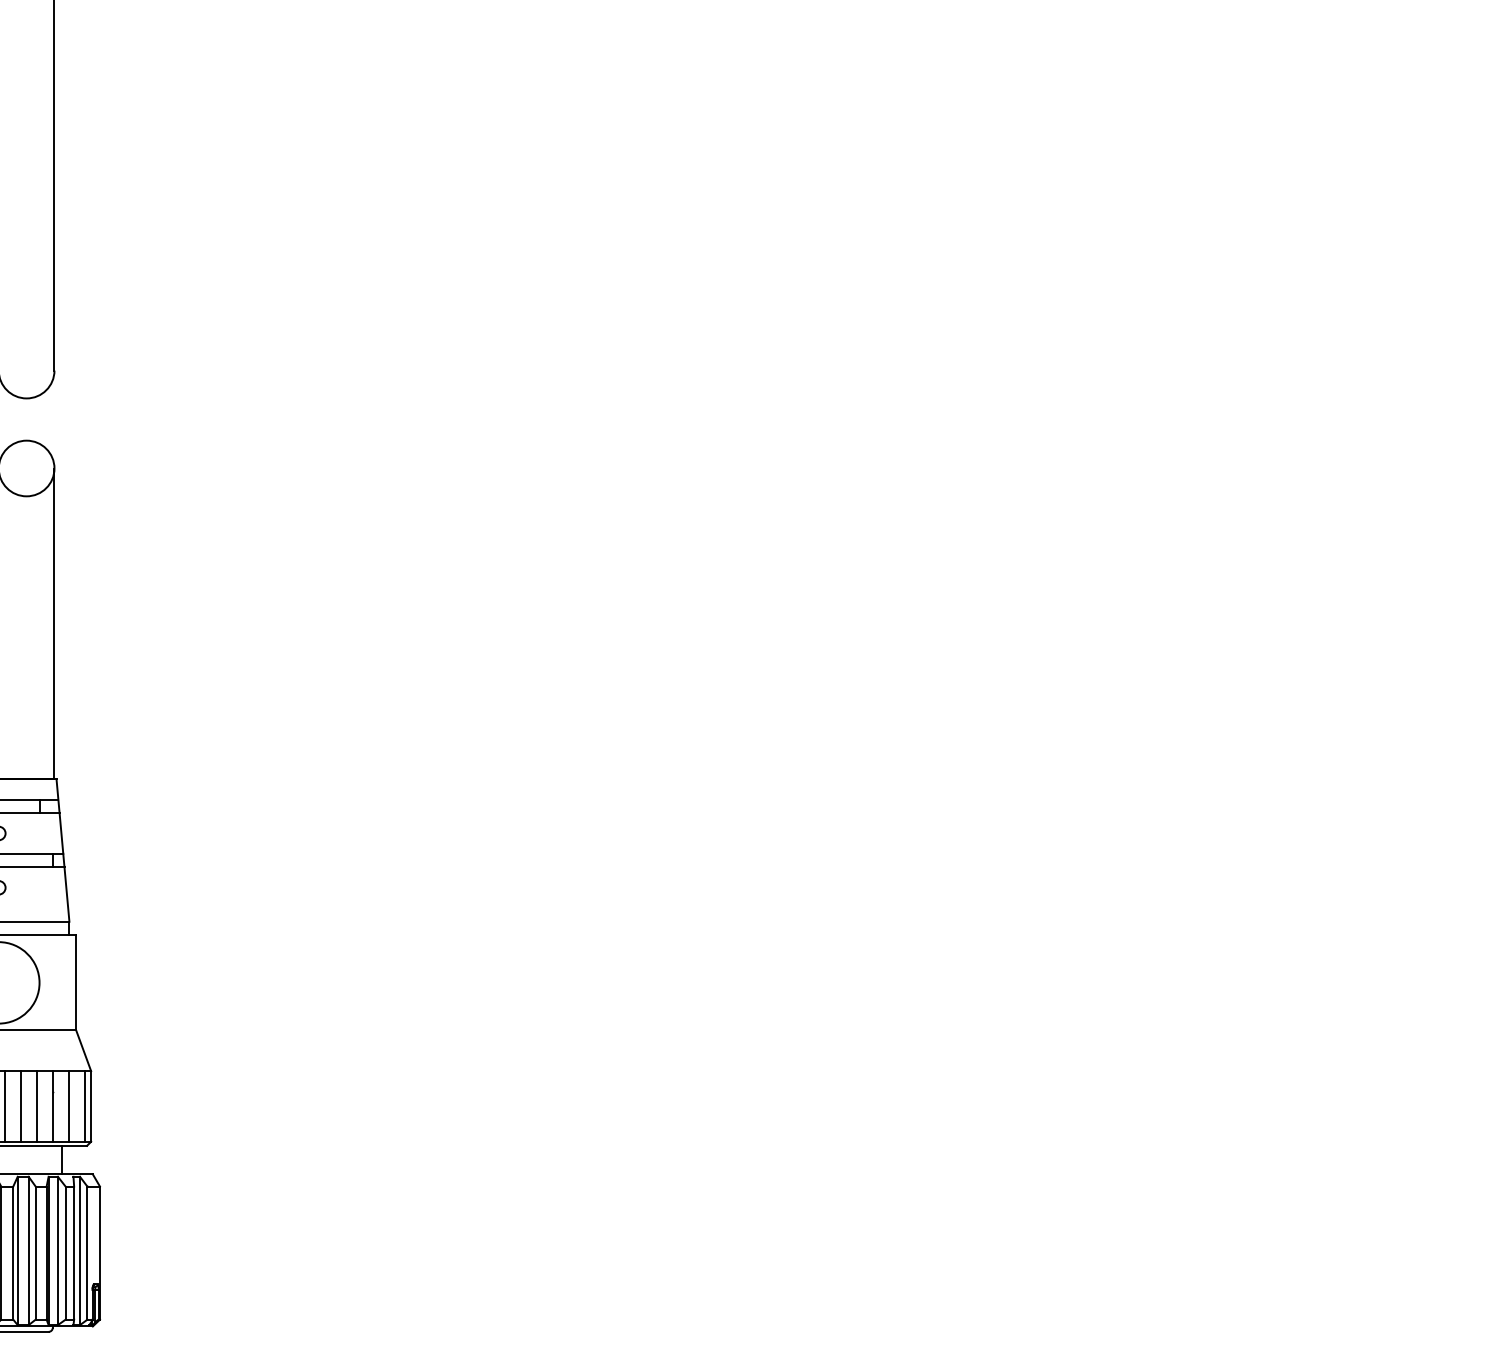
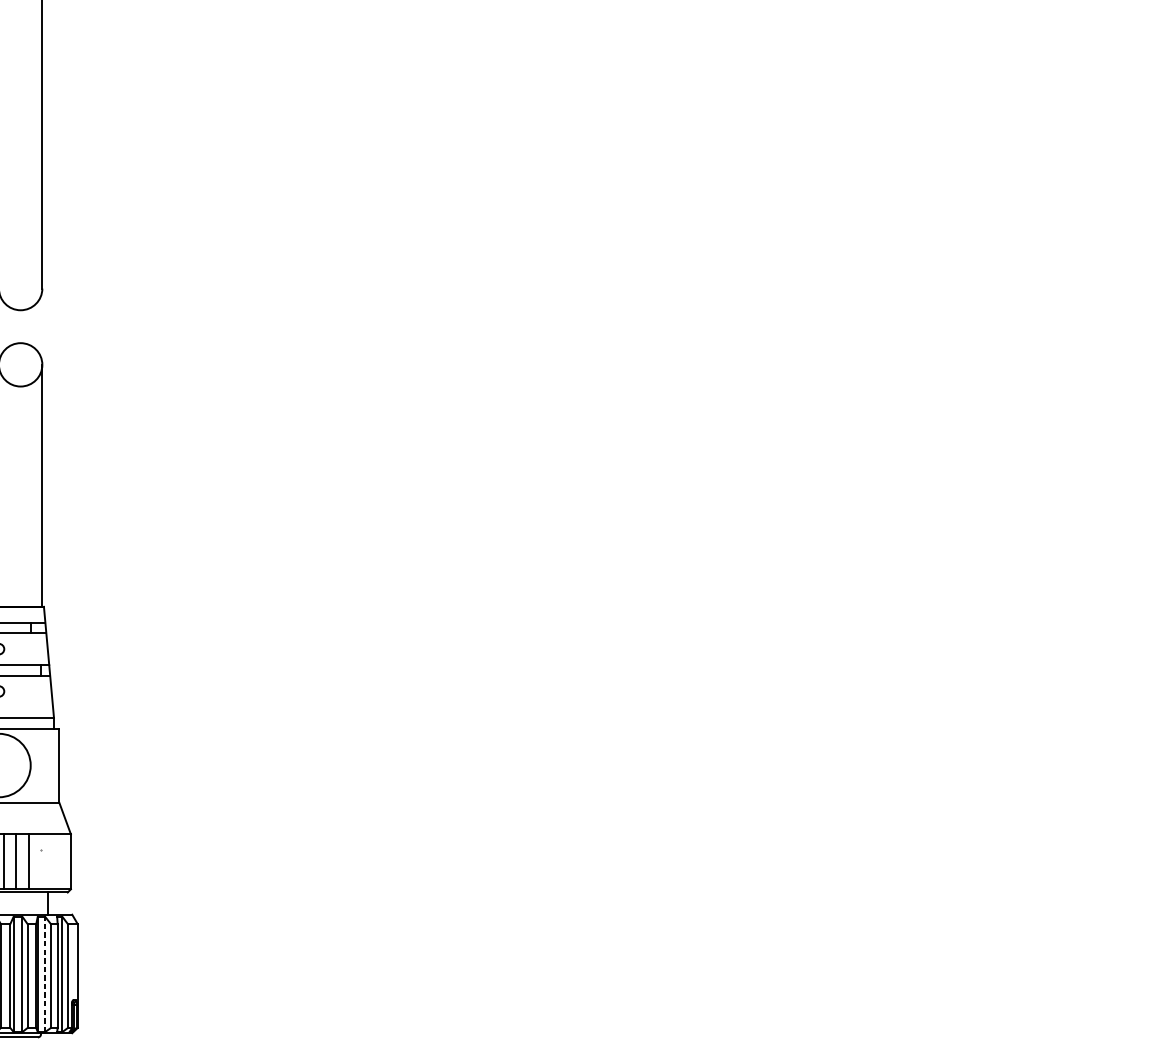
line: (53, 1106) -> (41, 861), removed
line: (69, 1106) -> (54, 861), removed
line: (85, 1106) -> (66, 861), removed
line: (57, 1250) -> (44, 974), solid -> dashed

